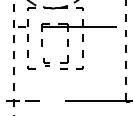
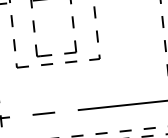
part: (46, 62) -> (43, 54), size x1.67
line: (32, 100) -> (43, 113), moved

